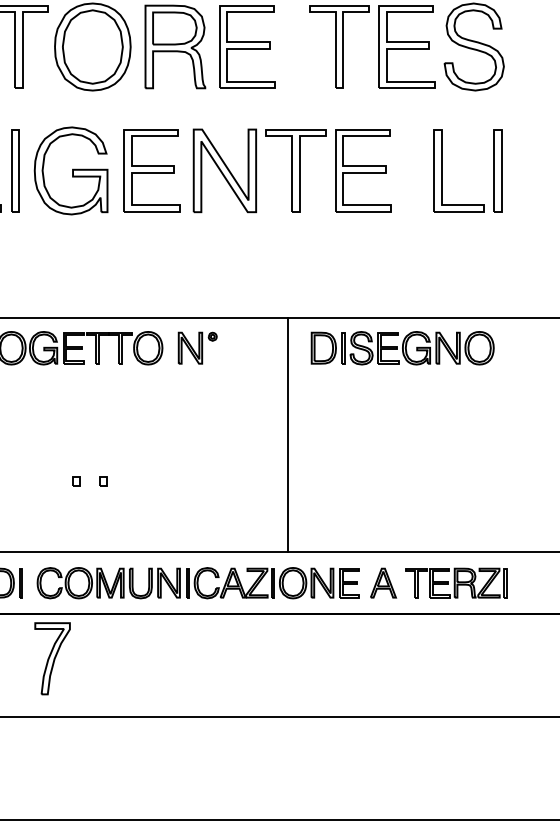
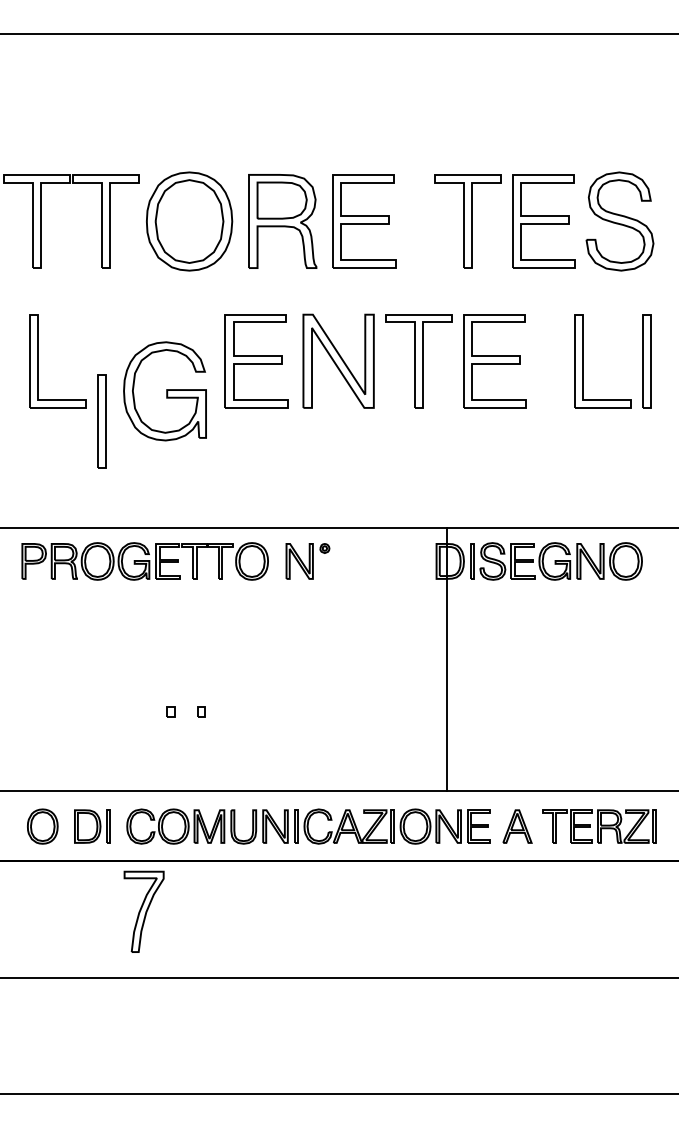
part: (14, 171) -> (101, 421), moved
part: (70, 171) -> (164, 391), moved
line: (287, 435) -> (447, 659), moved

